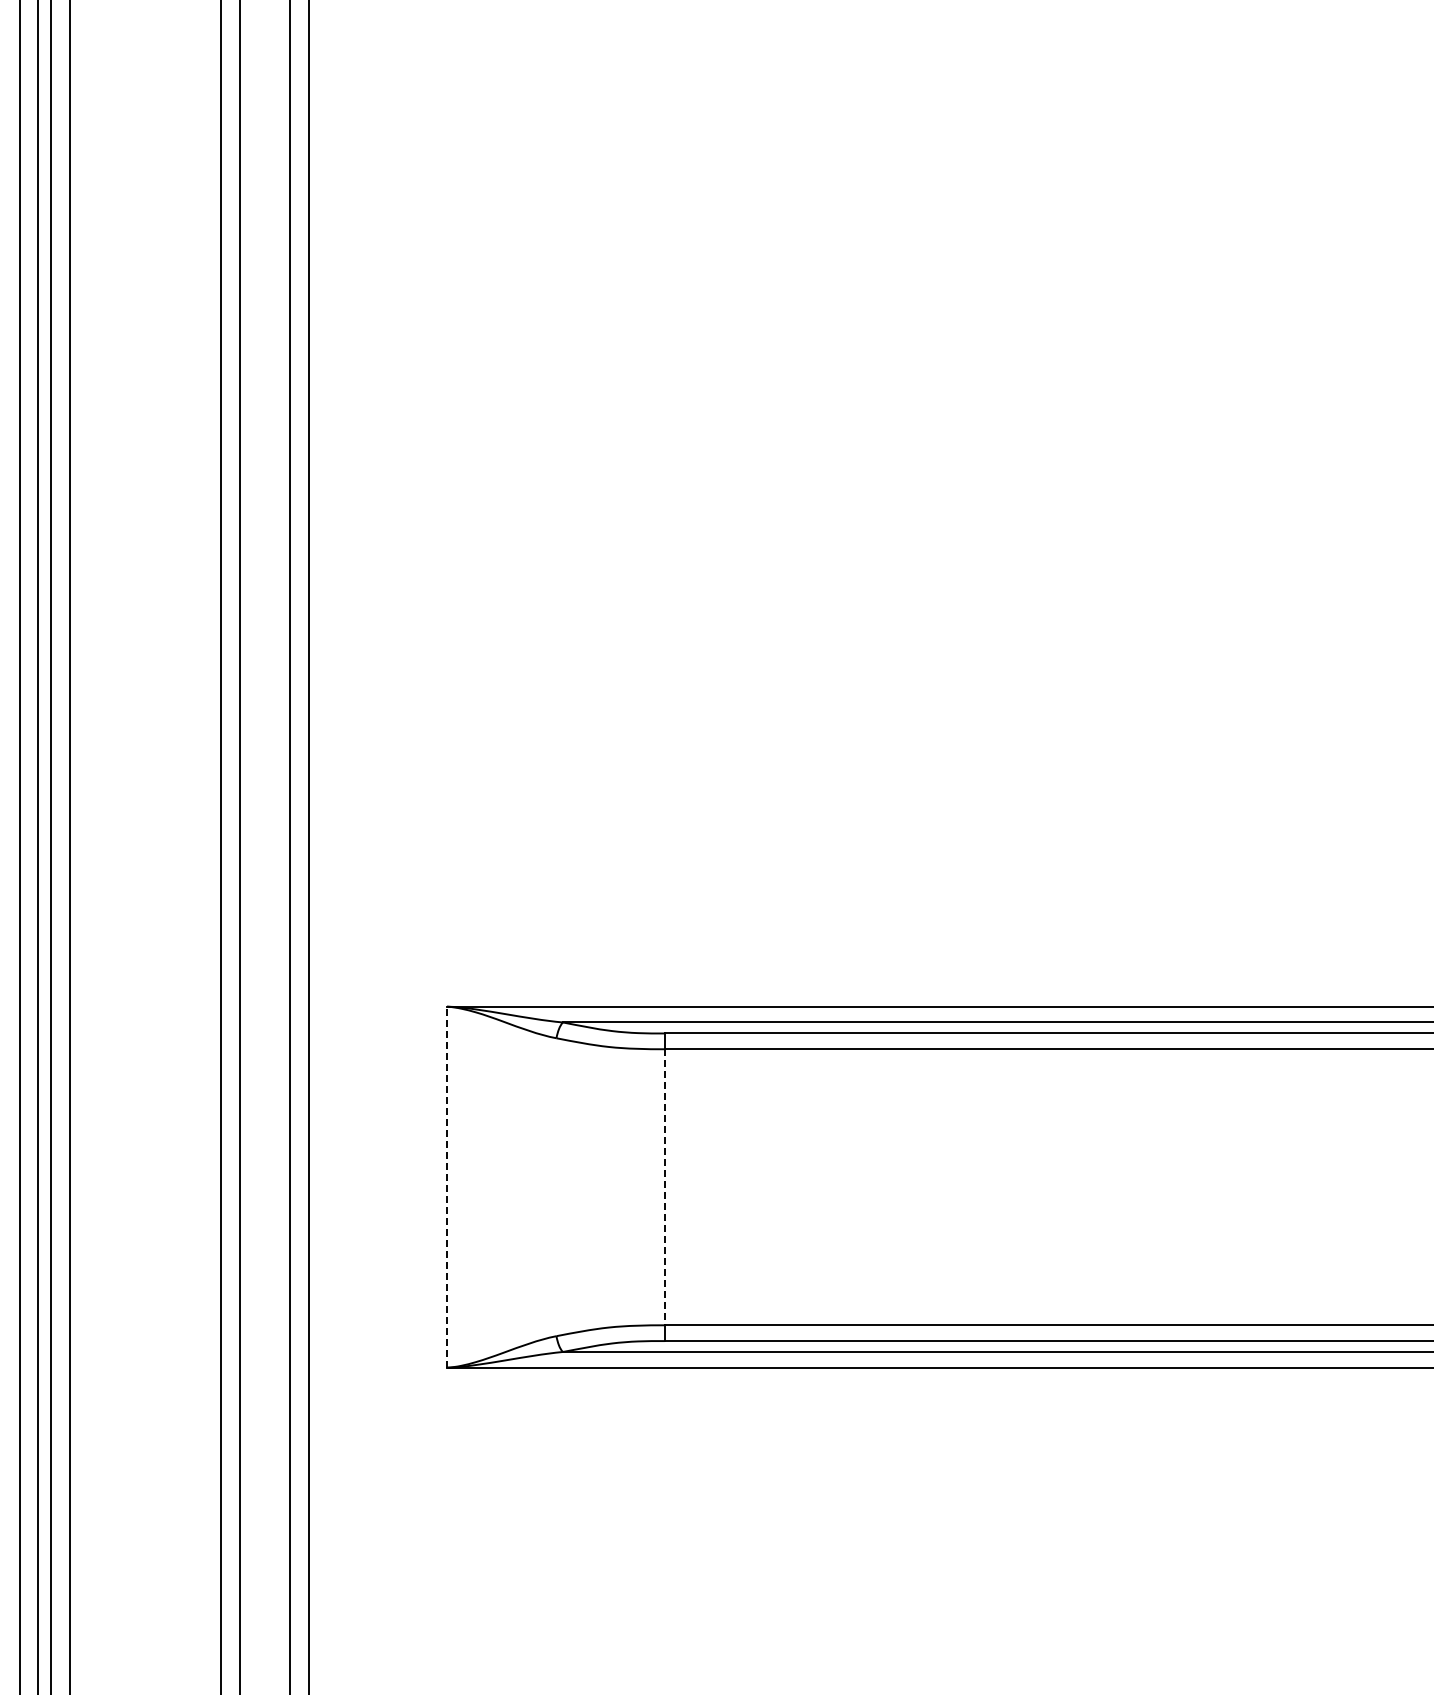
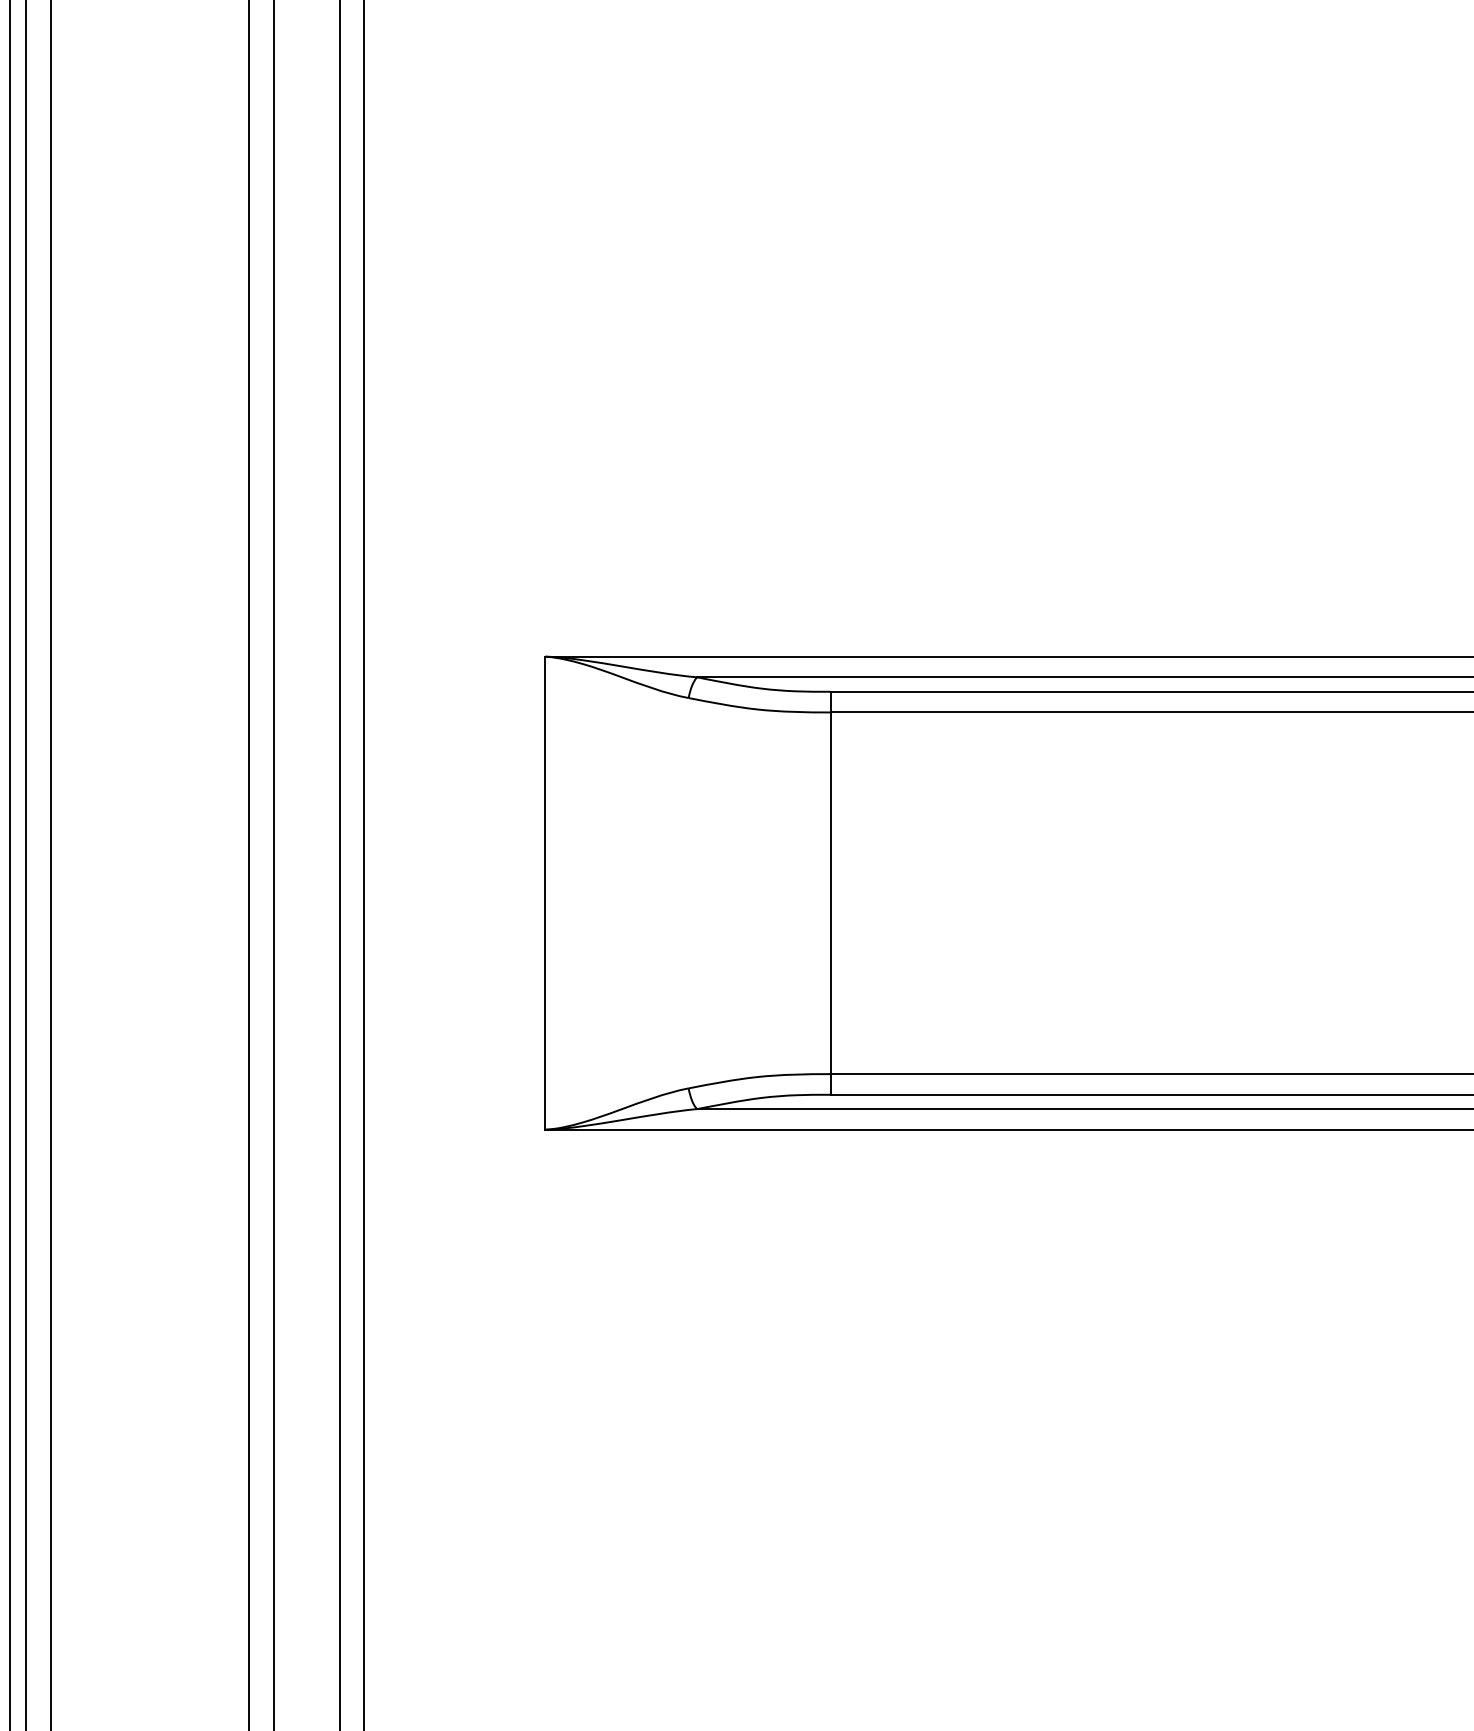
line: (447, 1187) -> (545, 893), dashed -> solid
line: (664, 1187) -> (830, 893), dashed -> solid

